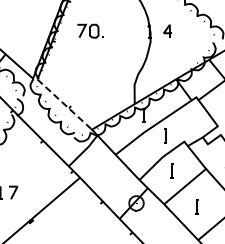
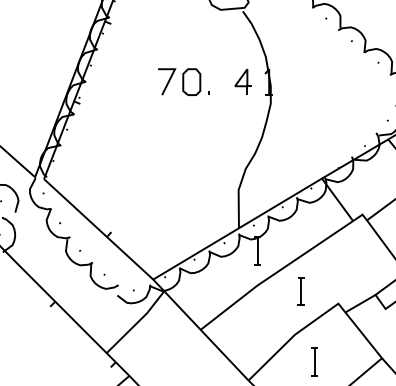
part: (90, 30) -> (184, 80), moved
part: (167, 30) -> (242, 80), moved
line: (65, 105) -> (100, 231), dashed -> solid

